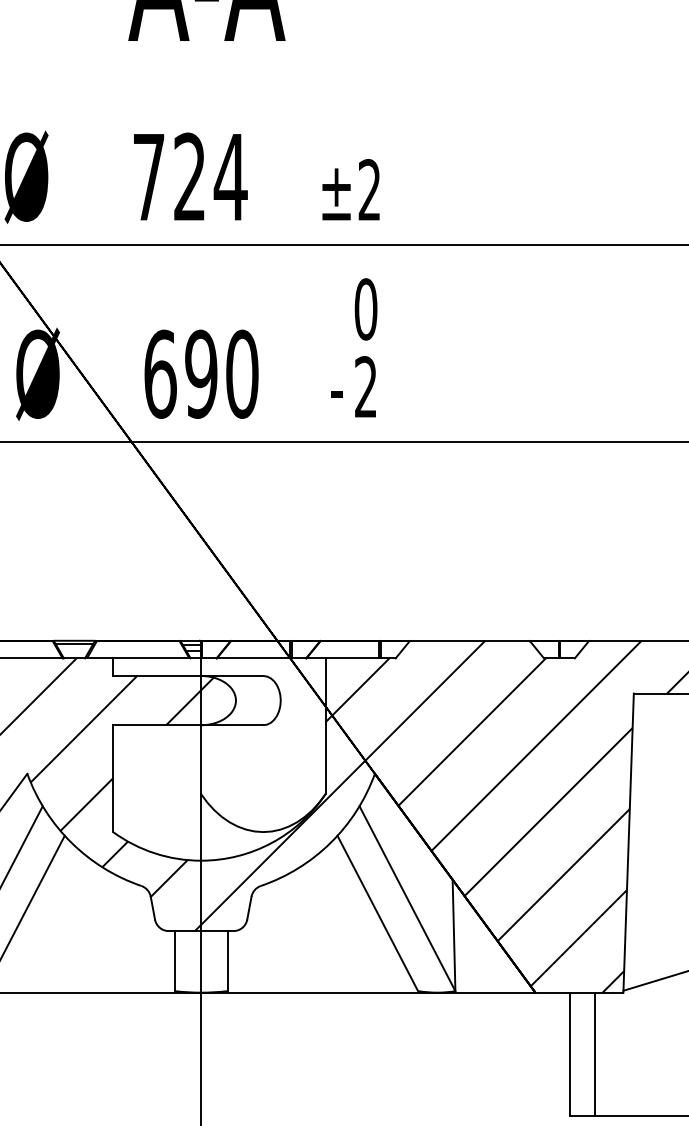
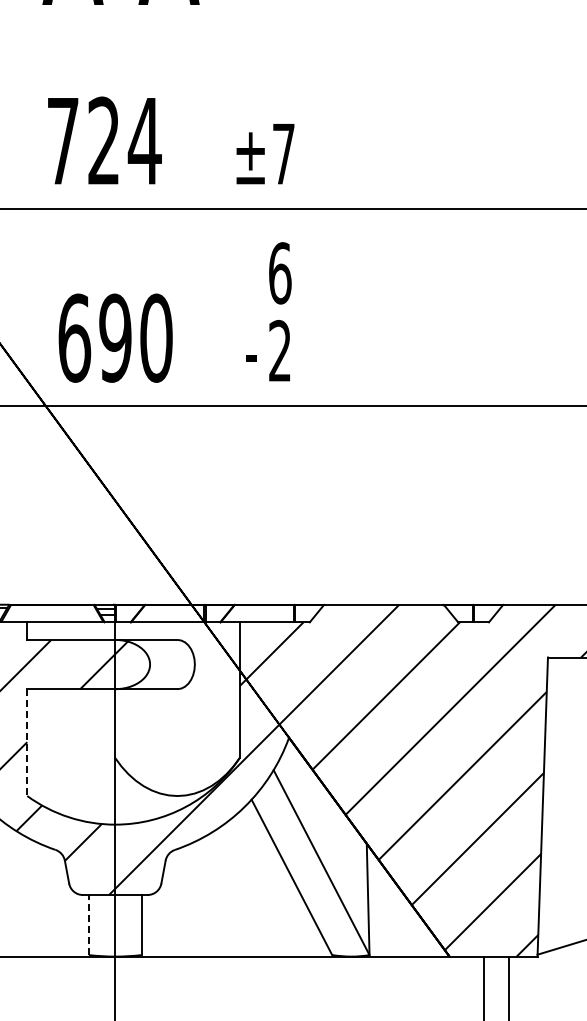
text: (369, 189) -> (283, 153), ±2 -> ±7
text: (365, 309) -> (279, 273), 0 -> 6
line: (113, 779) -> (27, 743), solid -> dashed
line: (174, 960) -> (88, 924), solid -> dashed

